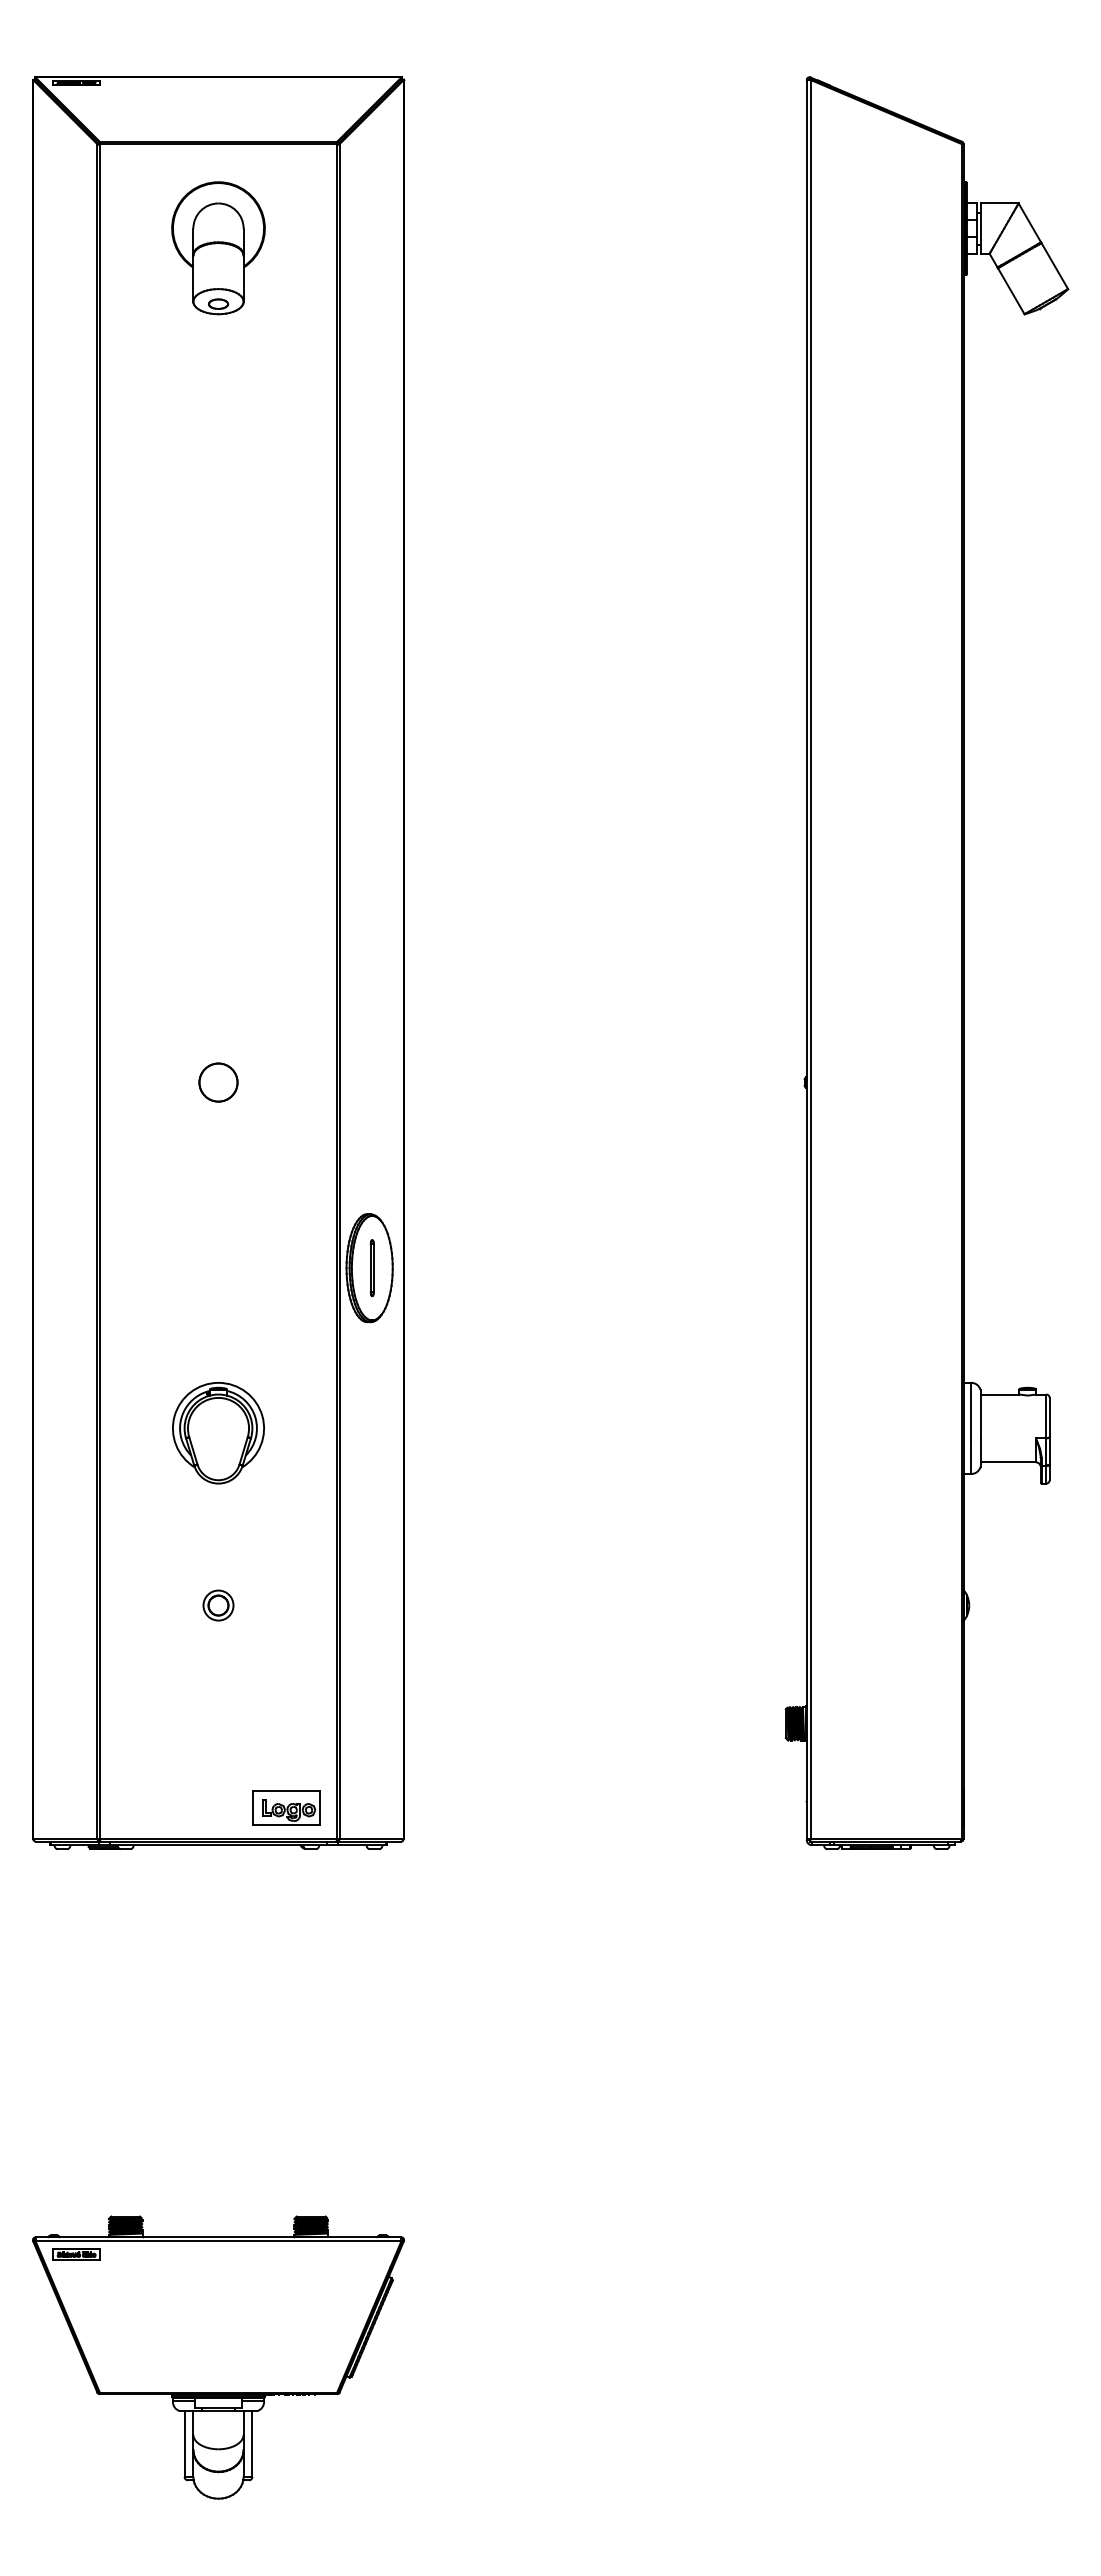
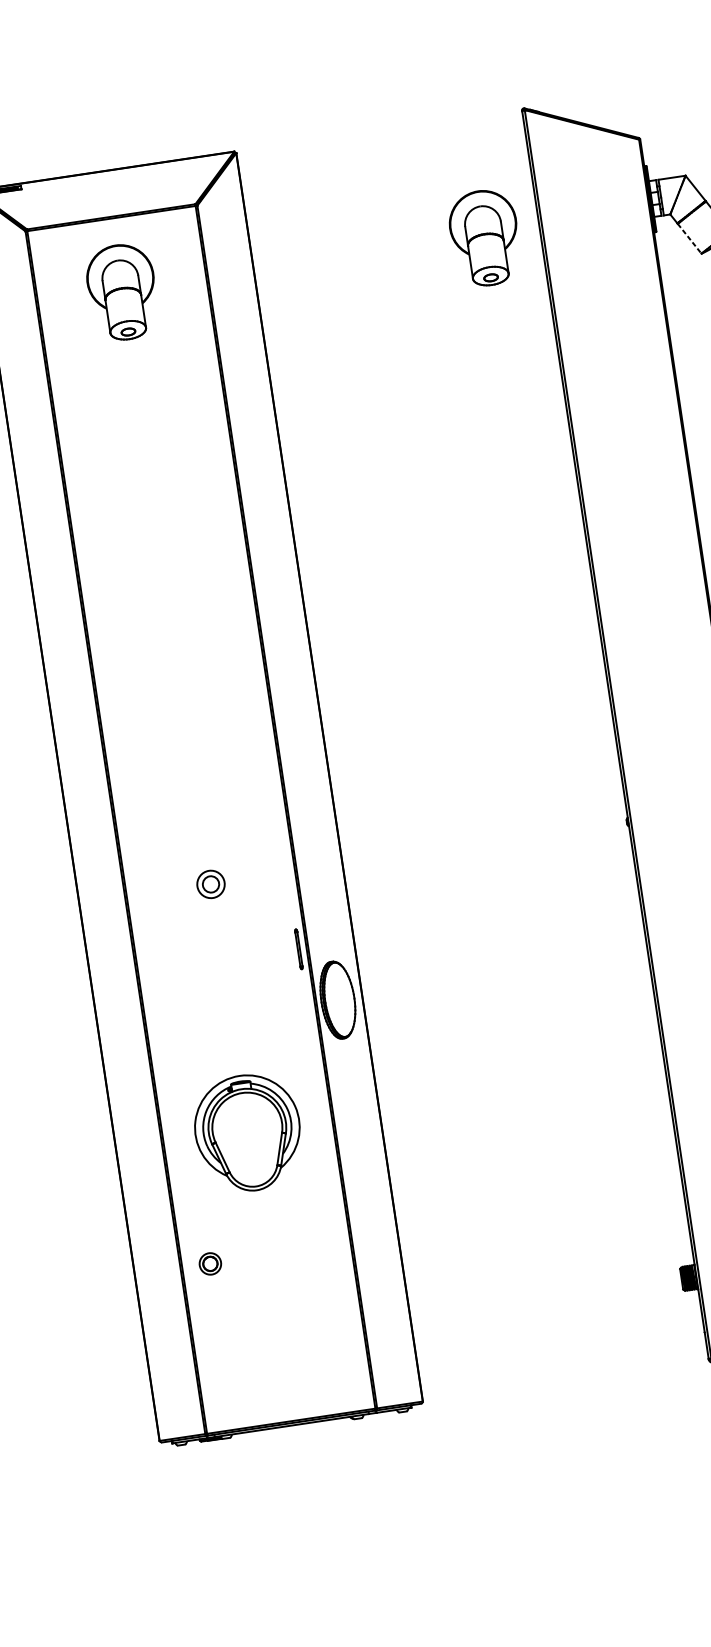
part: (729, 248) -> (485, 238), added
line: (1011, 291) -> (689, 238), solid -> dashed
circle: (218, 1082) -> (211, 884), size x0.6
part: (371, 1268) -> (298, 949), moved
part: (218, 1433) -> (248, 1133), size x1.6
part: (218, 1605) -> (210, 1263), moved
part: (286, 1807) -> (336, 1391), removed

